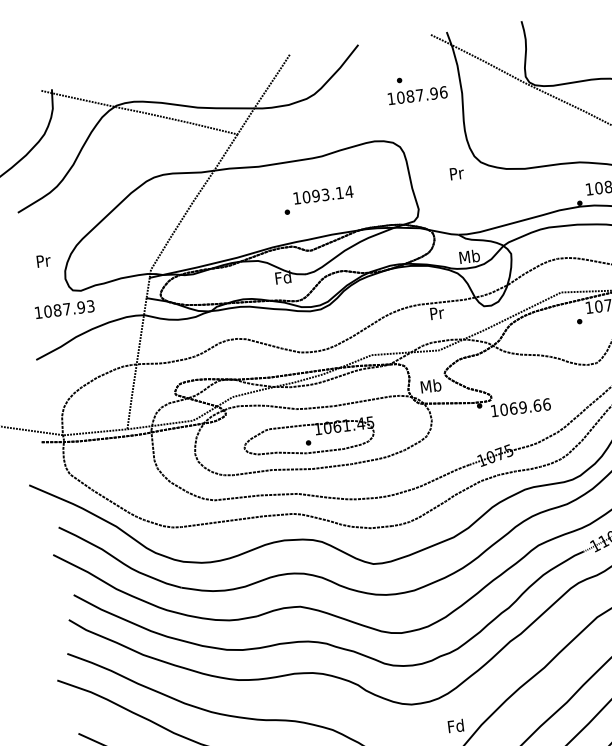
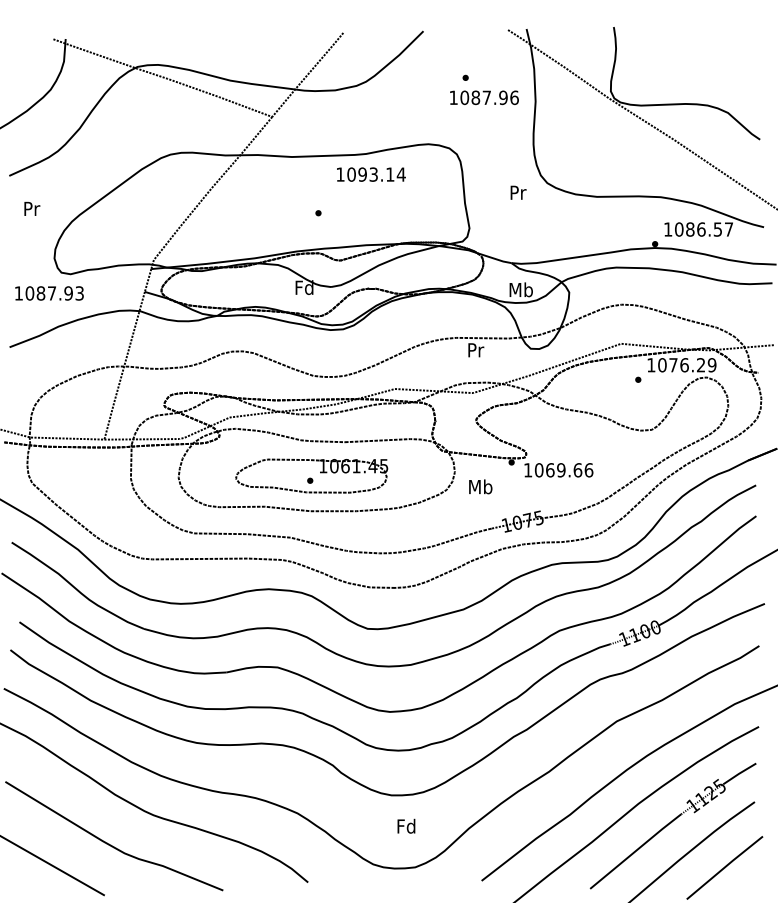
text: (323, 194) -> (371, 174), moved
text: (44, 260) -> (32, 208), moved
text: (430, 385) -> (480, 486), moved
text: (455, 725) -> (406, 825), moved

